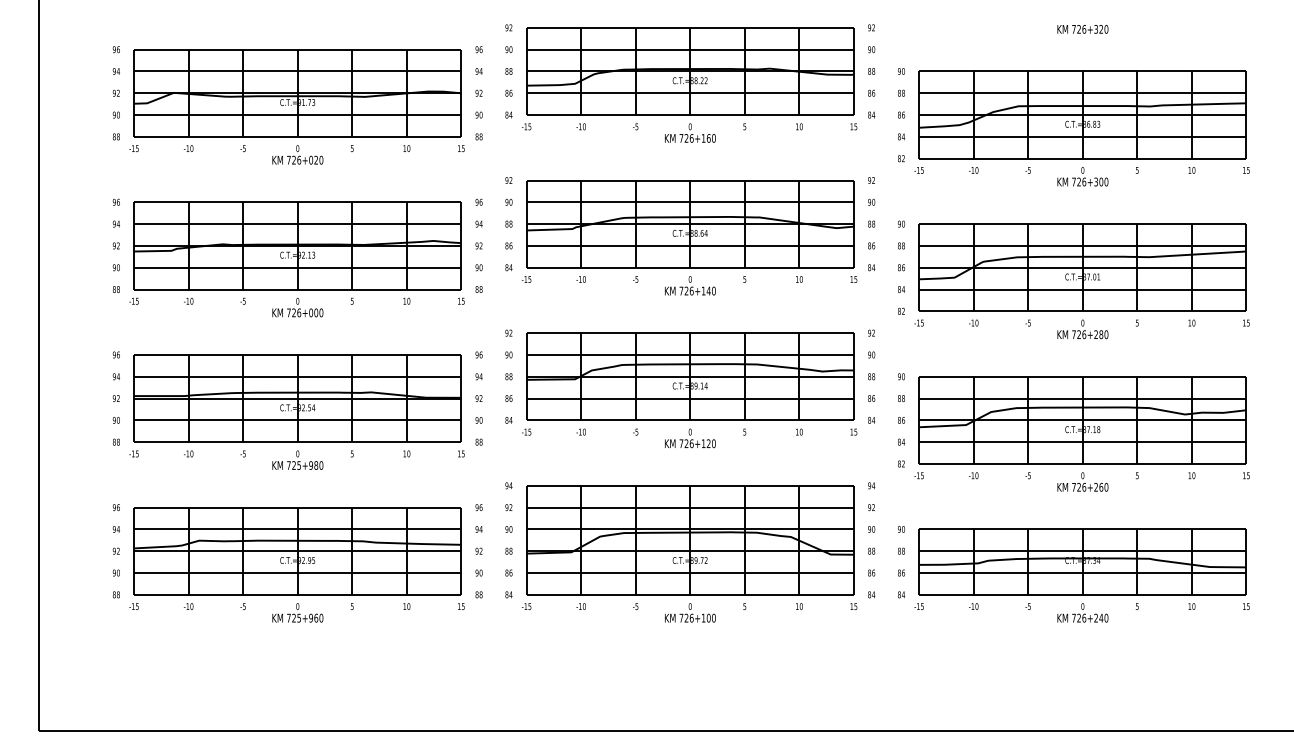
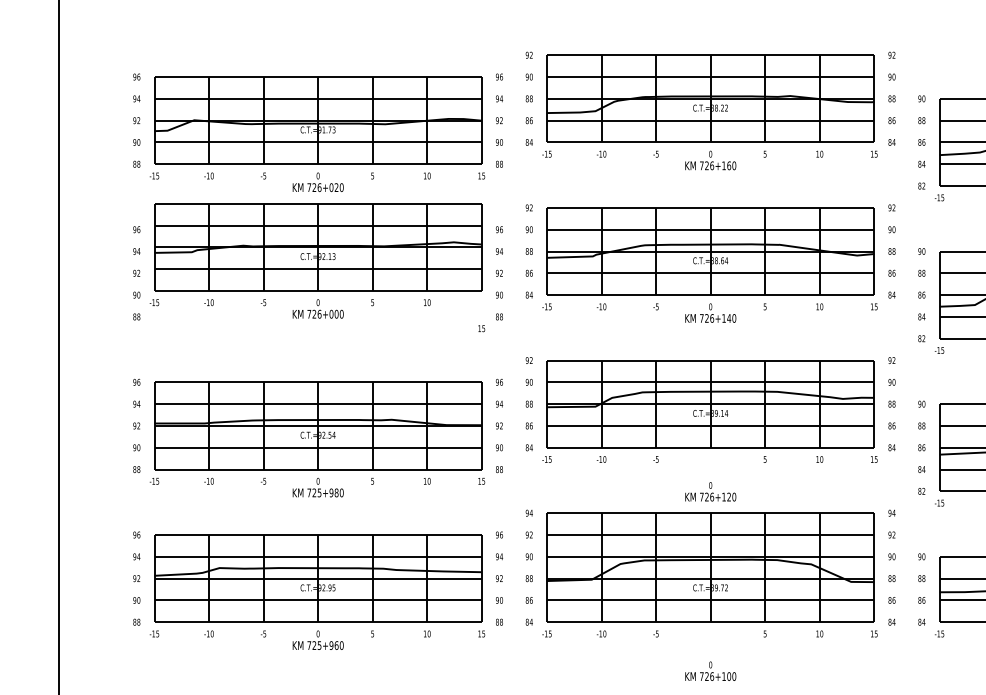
part: (295, 259) -> (315, 260), moved
text: (690, 438) -> (710, 491), moved
text: (690, 612) -> (710, 670), moved

